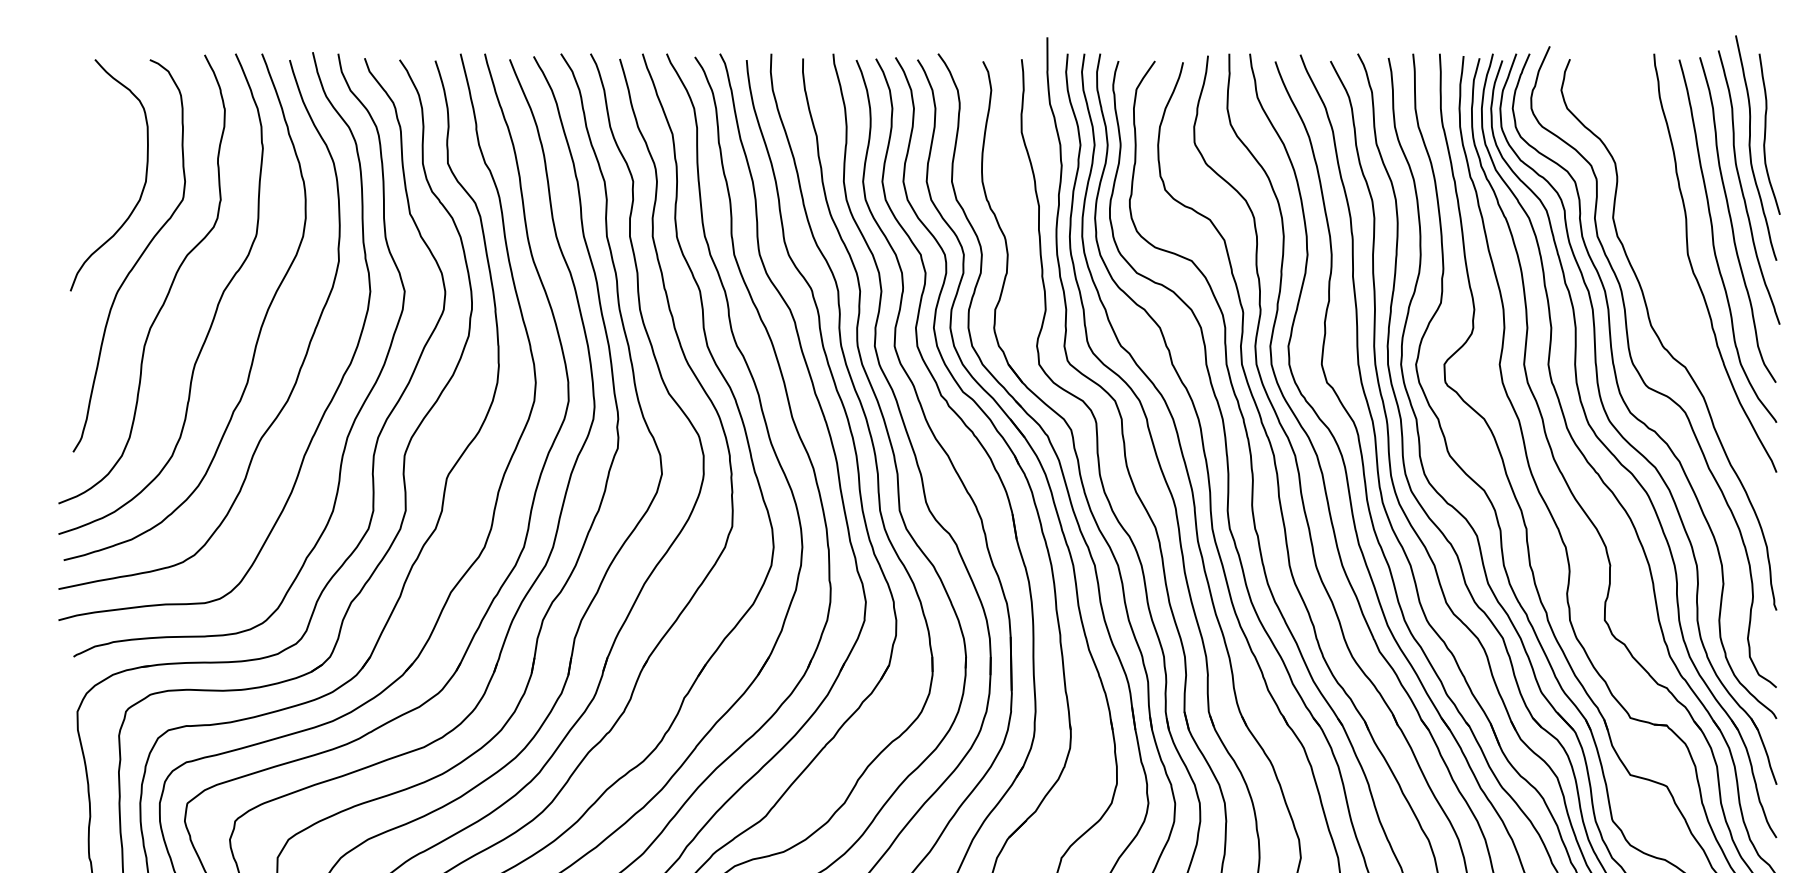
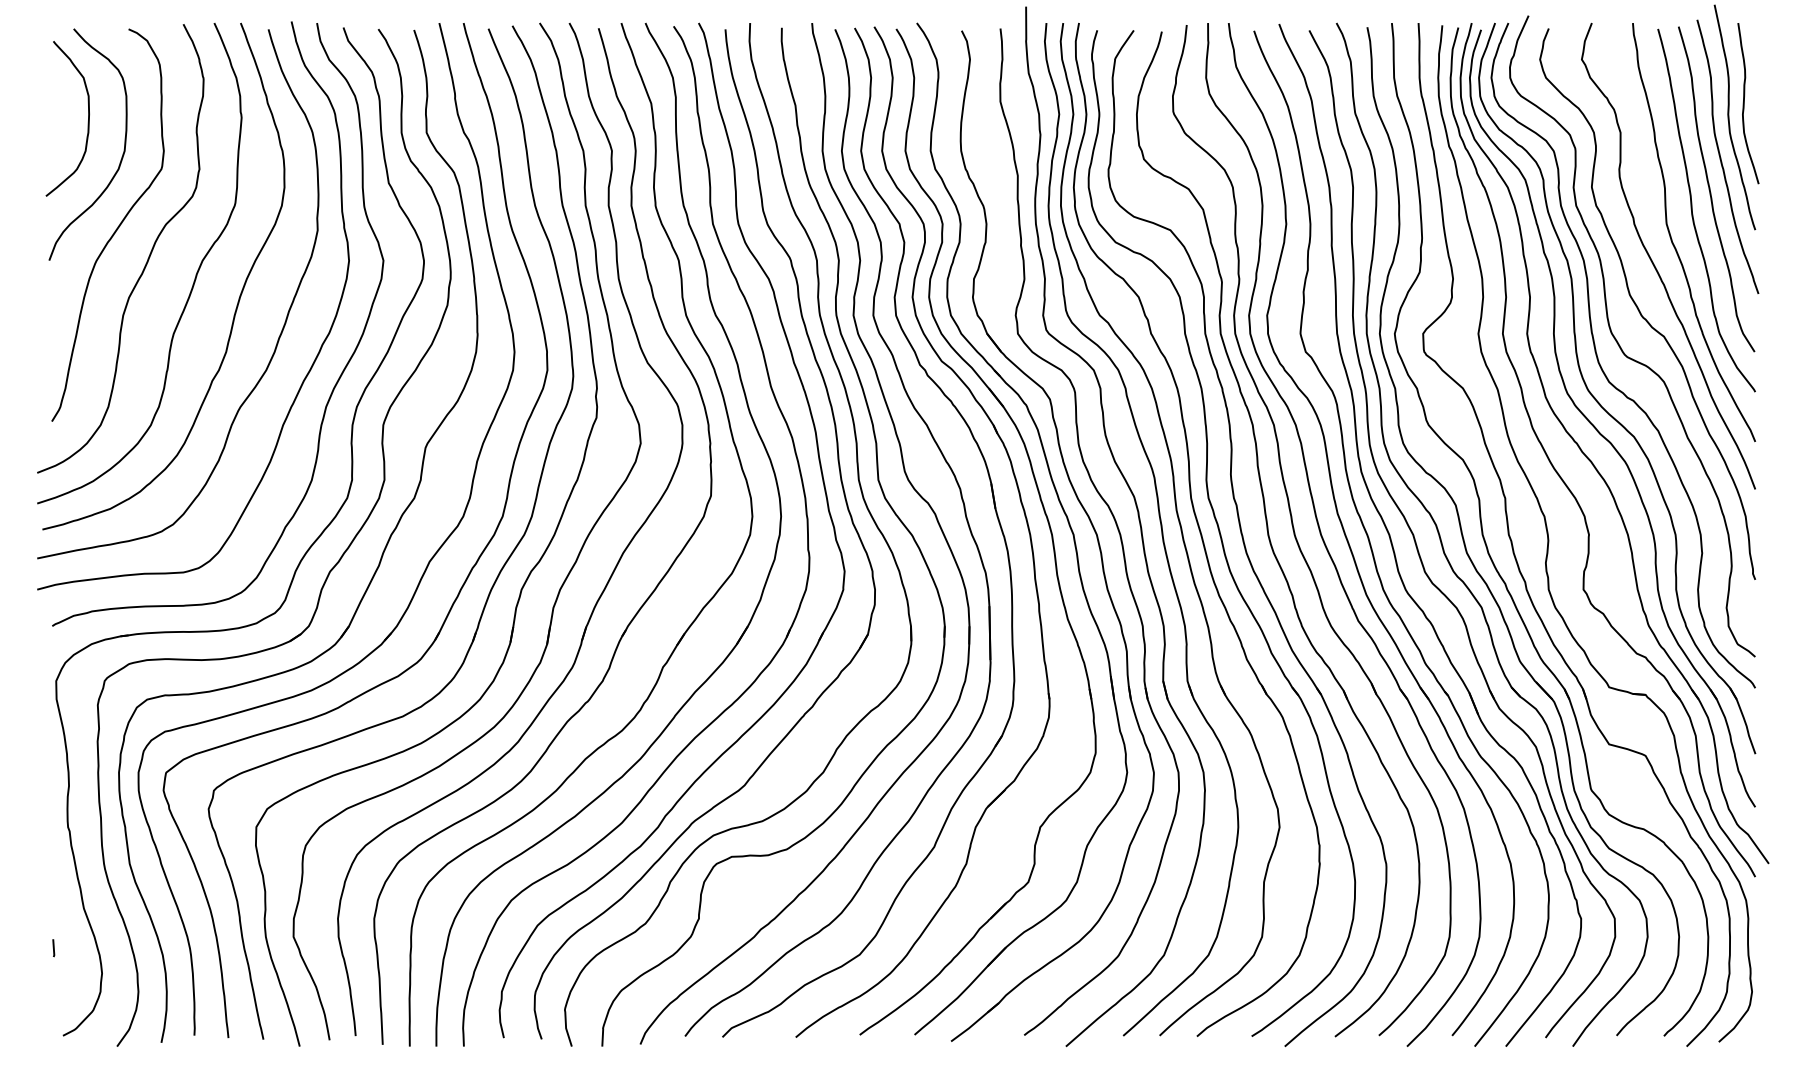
curve: (108, 153) -> (87, 122), added
curve: (1675, 294) -> (1654, 263), added

